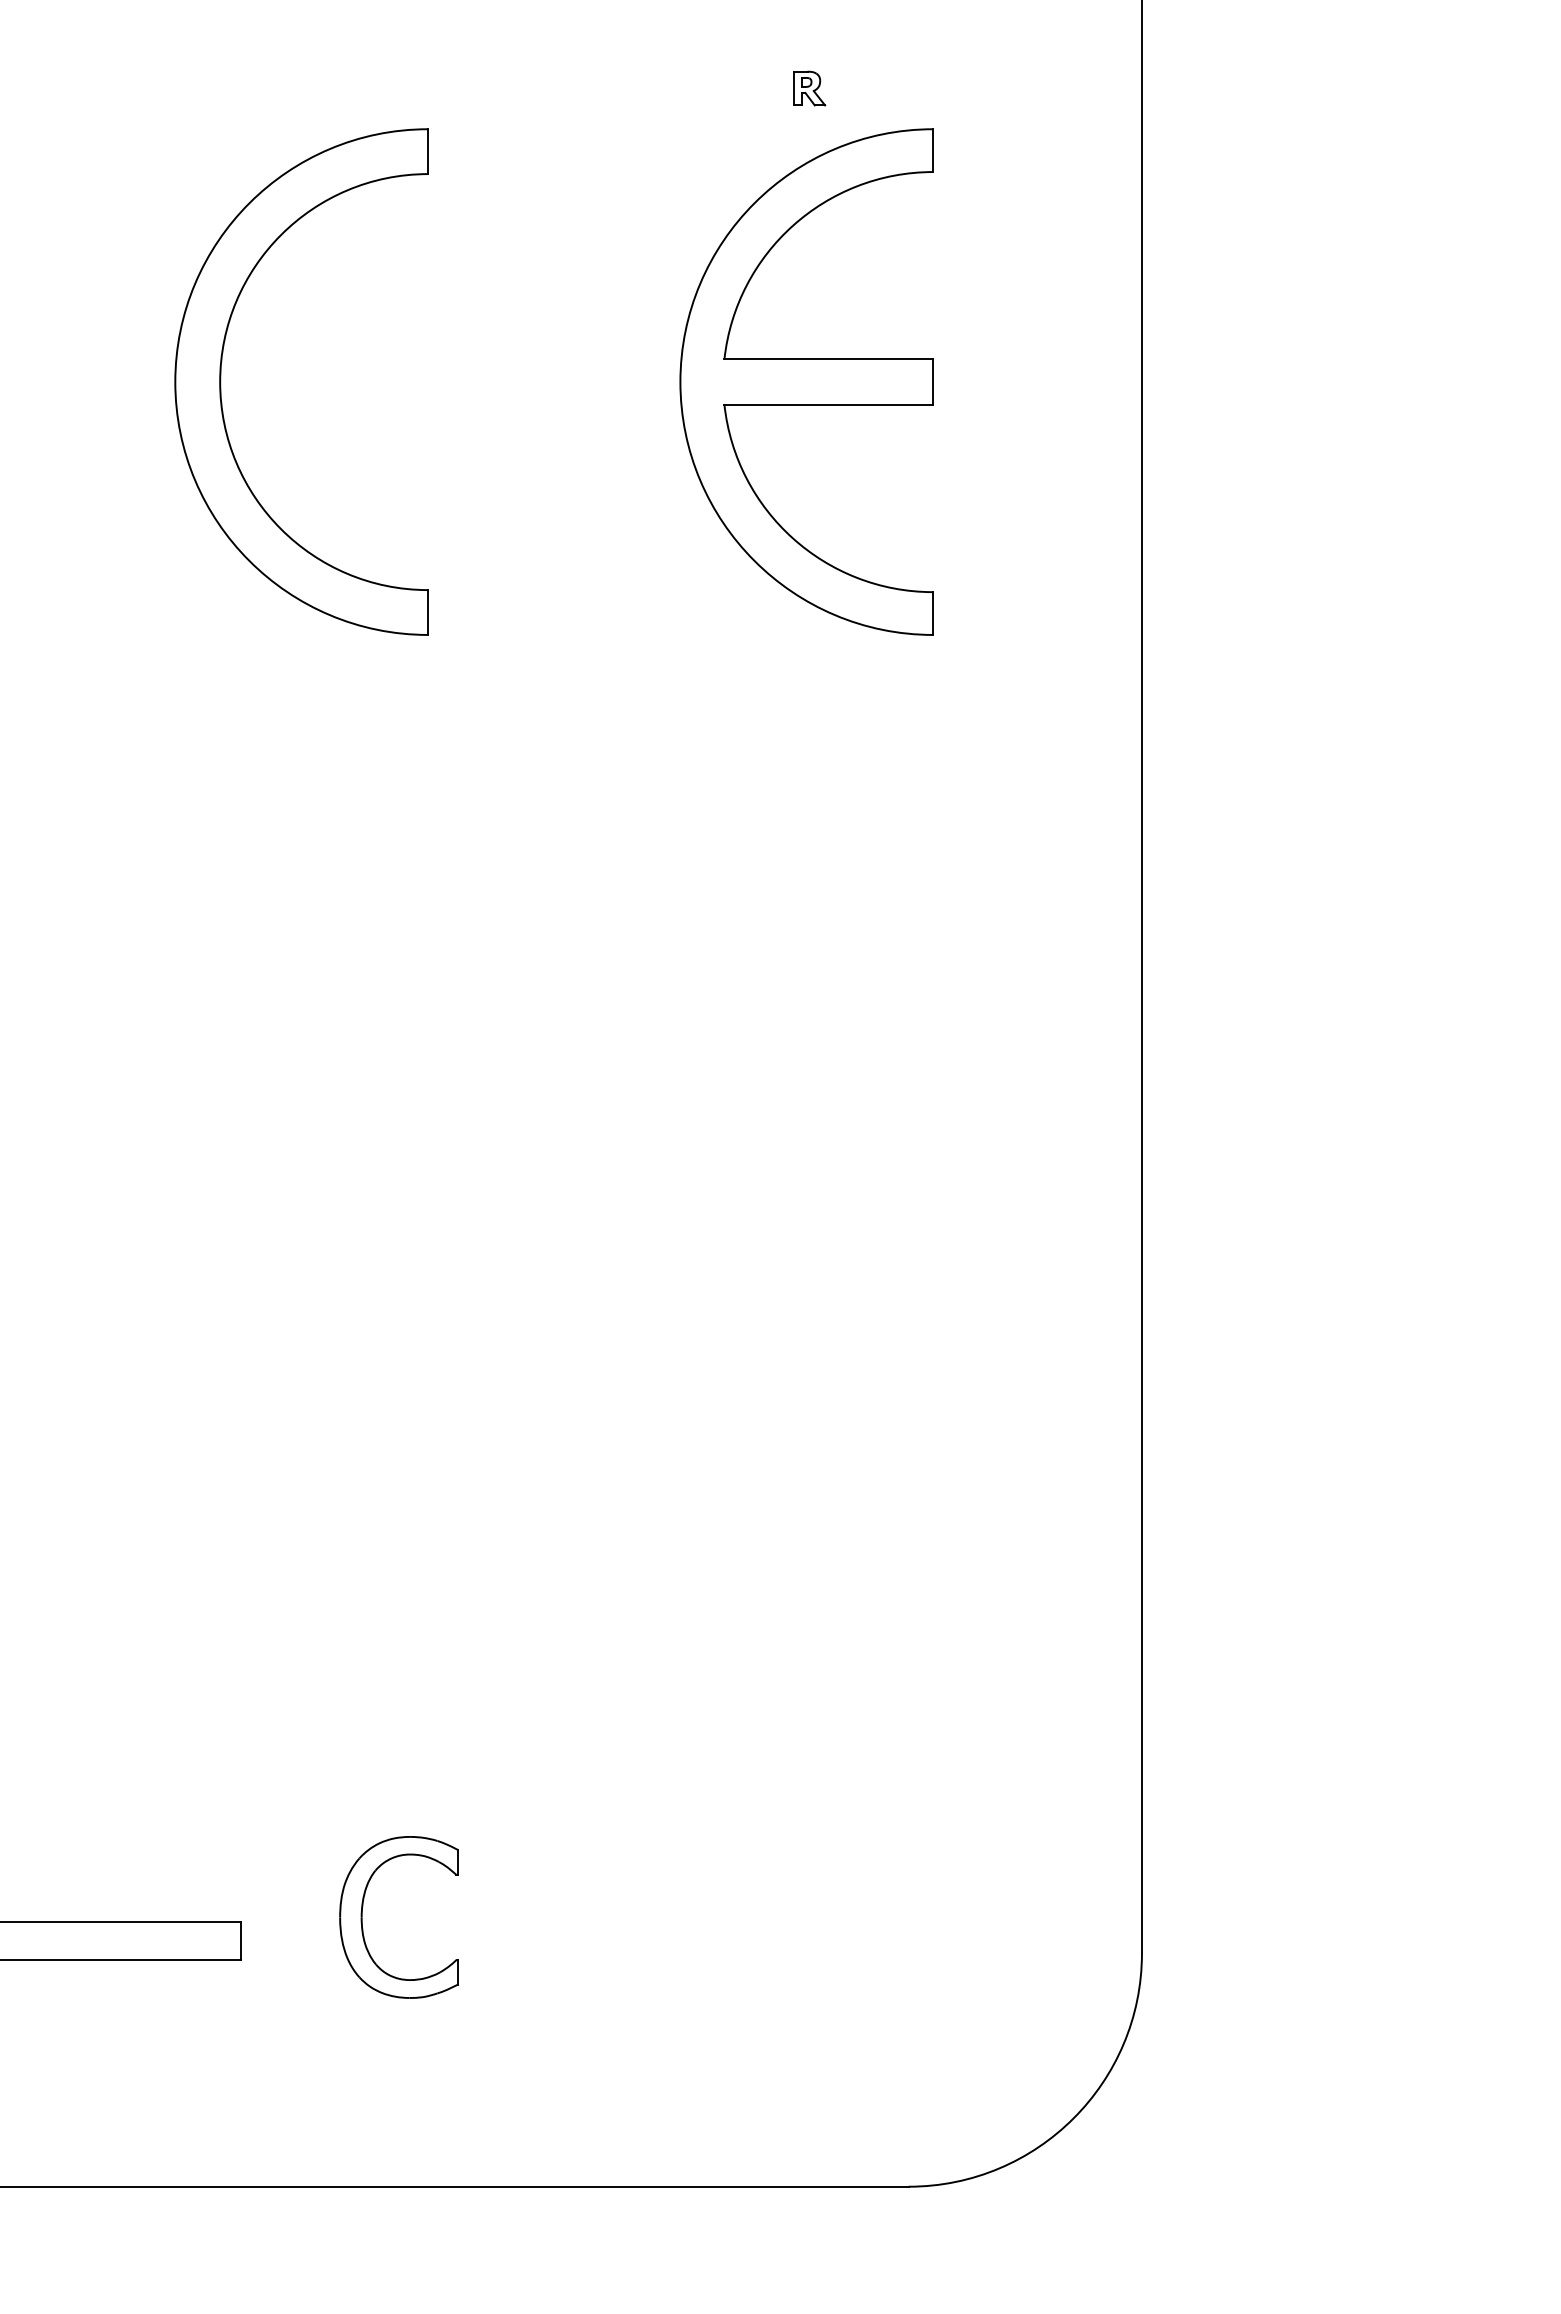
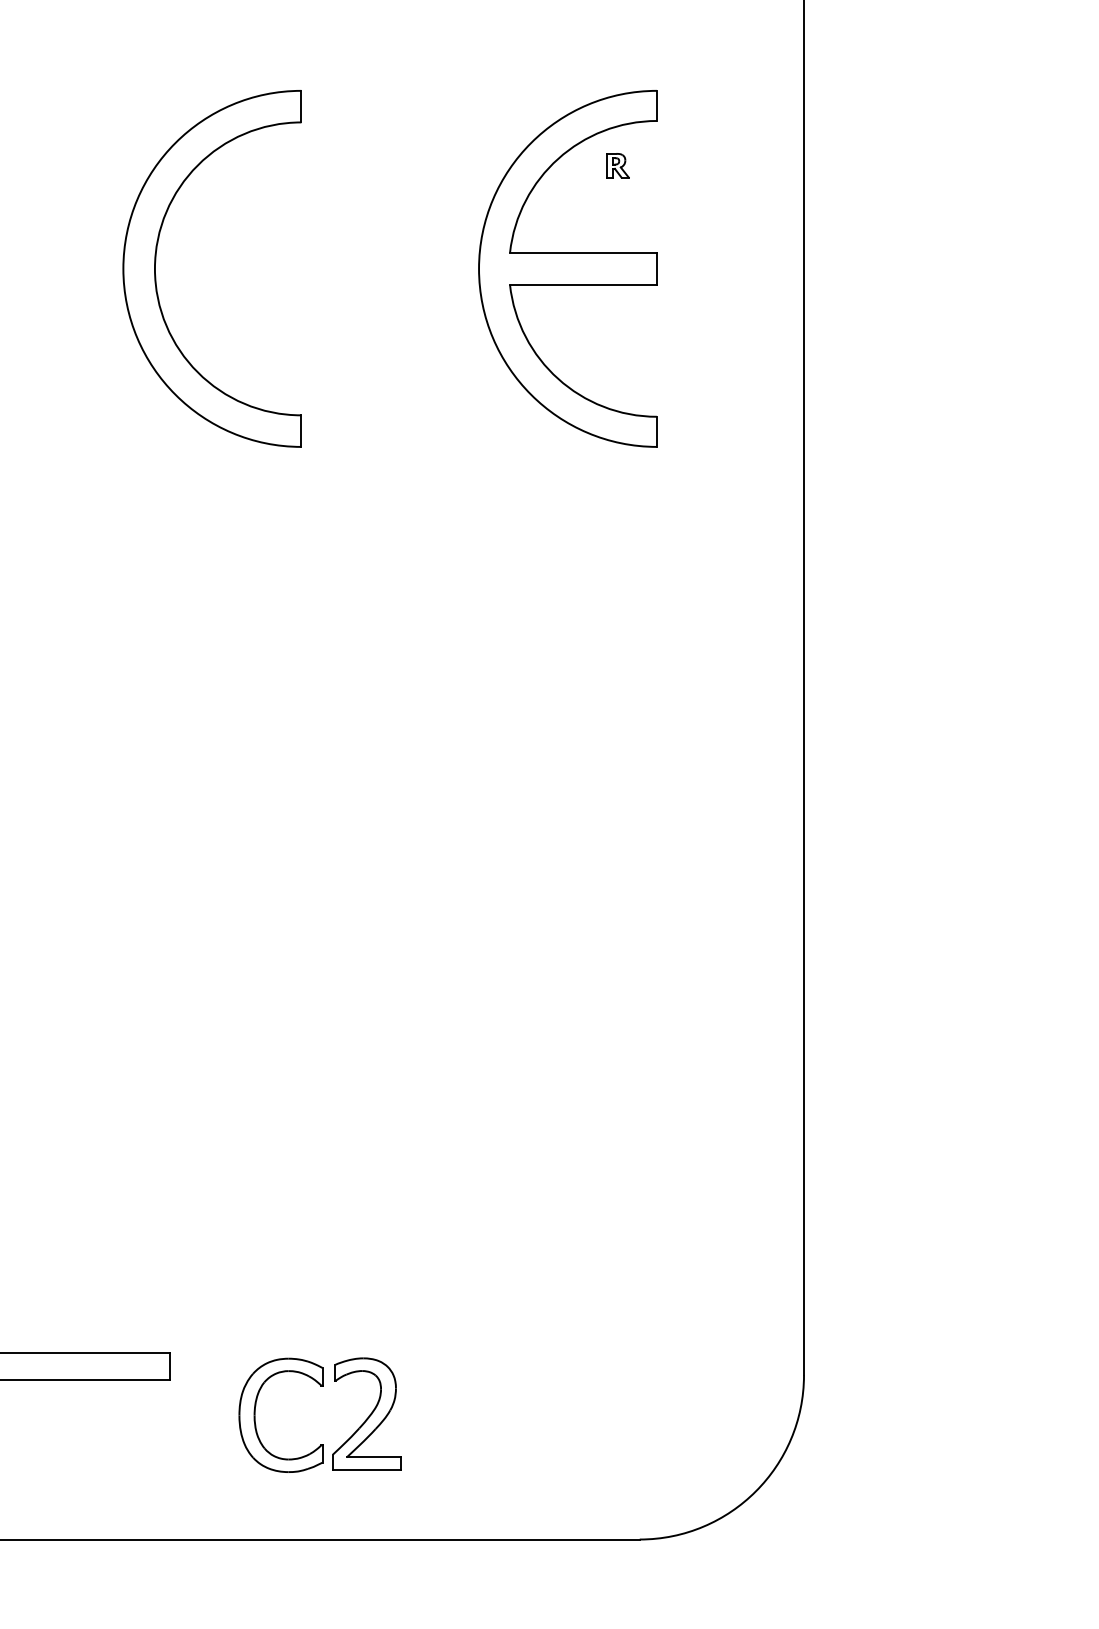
part: (809, 88) -> (617, 165), moved
part: (362, 1917) -> (255, 1415), moved
part: (520, 2008) -> (366, 1414), added

